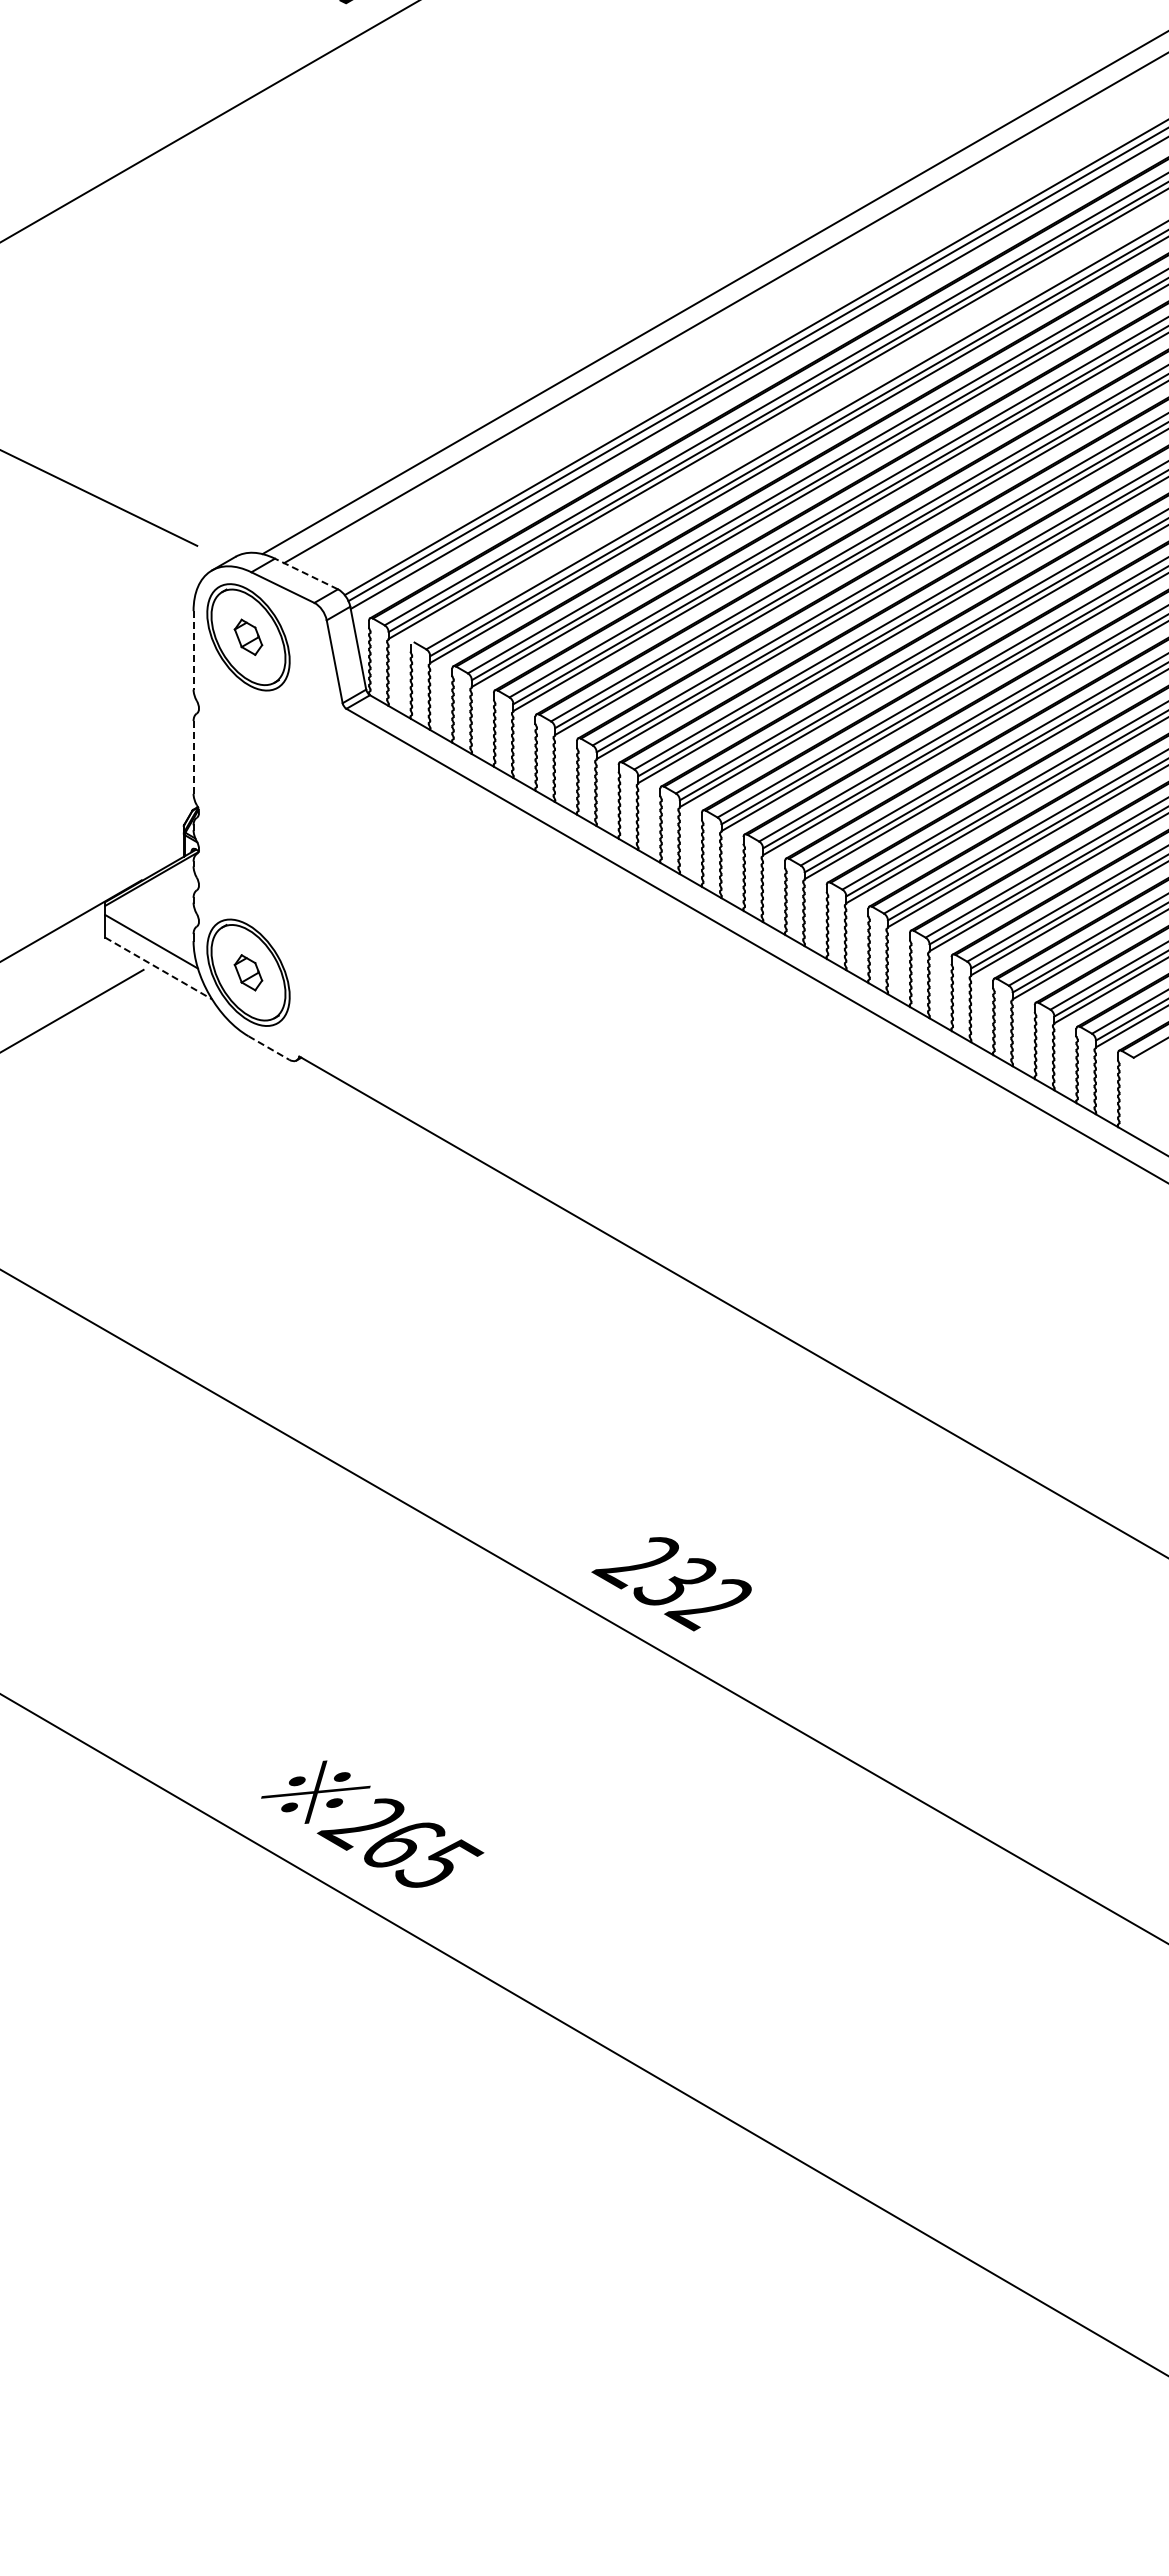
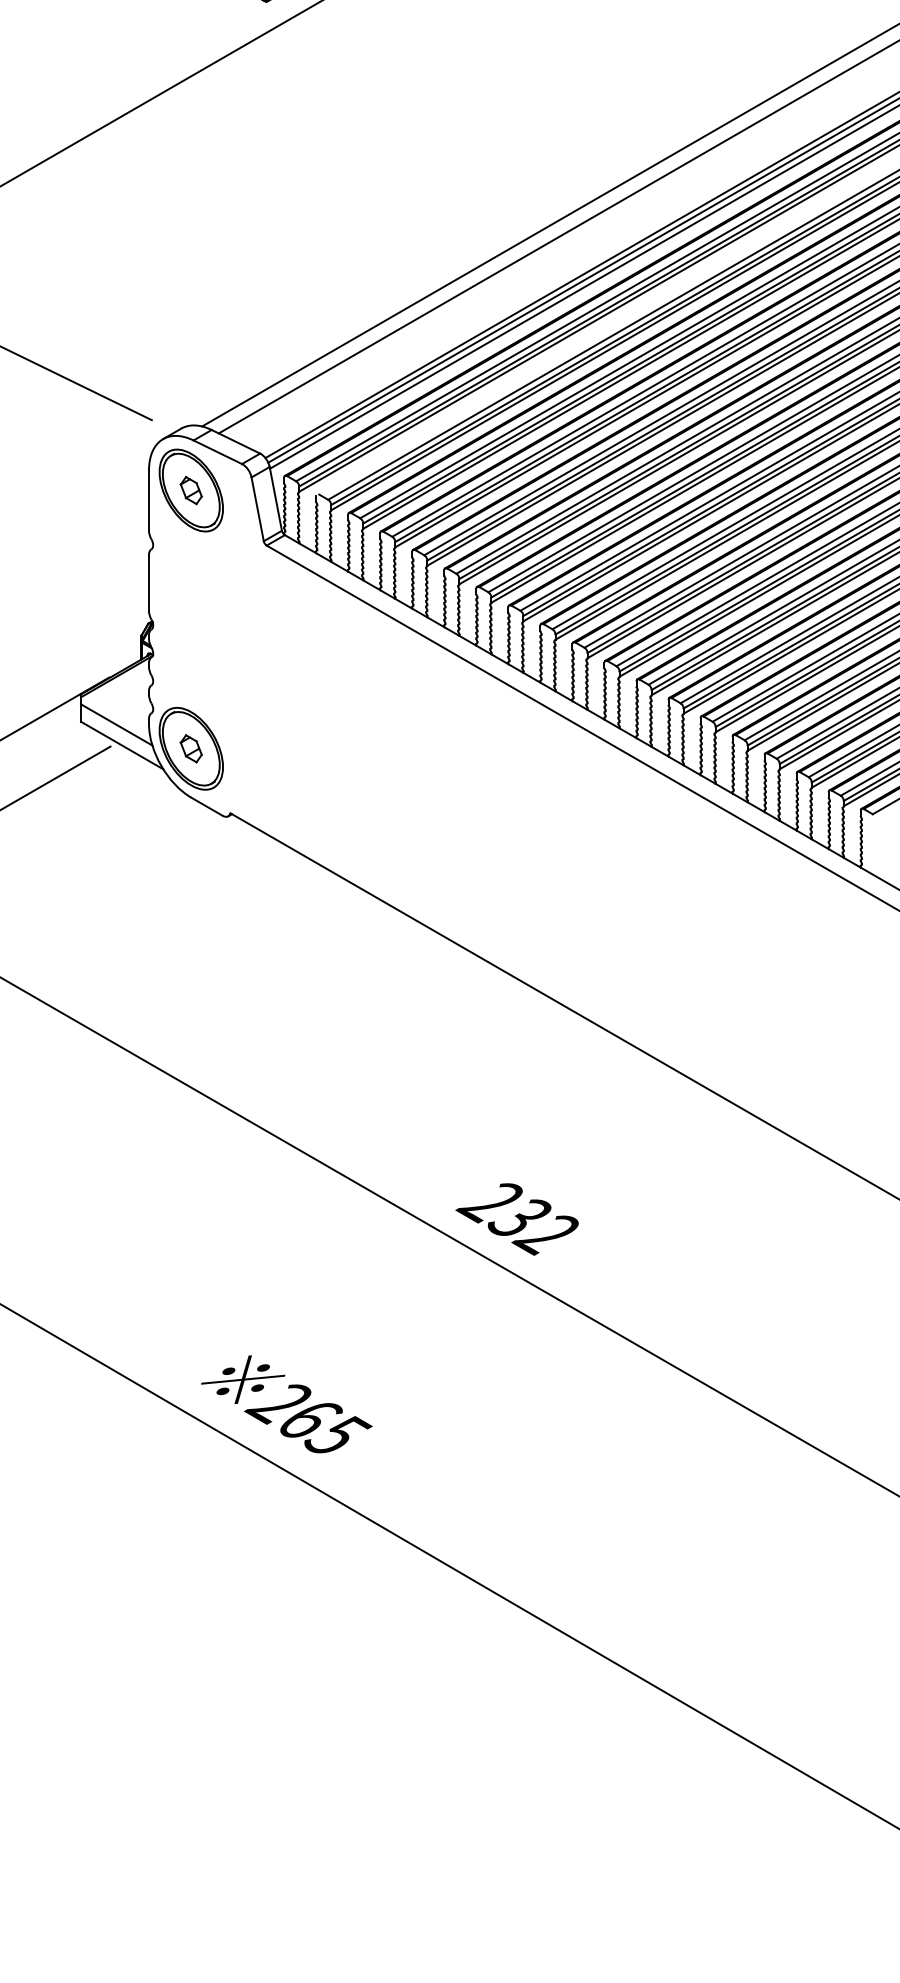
line: (306, 573) -> (235, 441), dashed -> solid
line: (193, 650) -> (148, 500), dashed -> solid
line: (193, 757) -> (148, 583), dashed -> solid
line: (158, 968) -> (122, 745), dashed -> solid
line: (268, 1048) -> (206, 807), dashed -> solid

